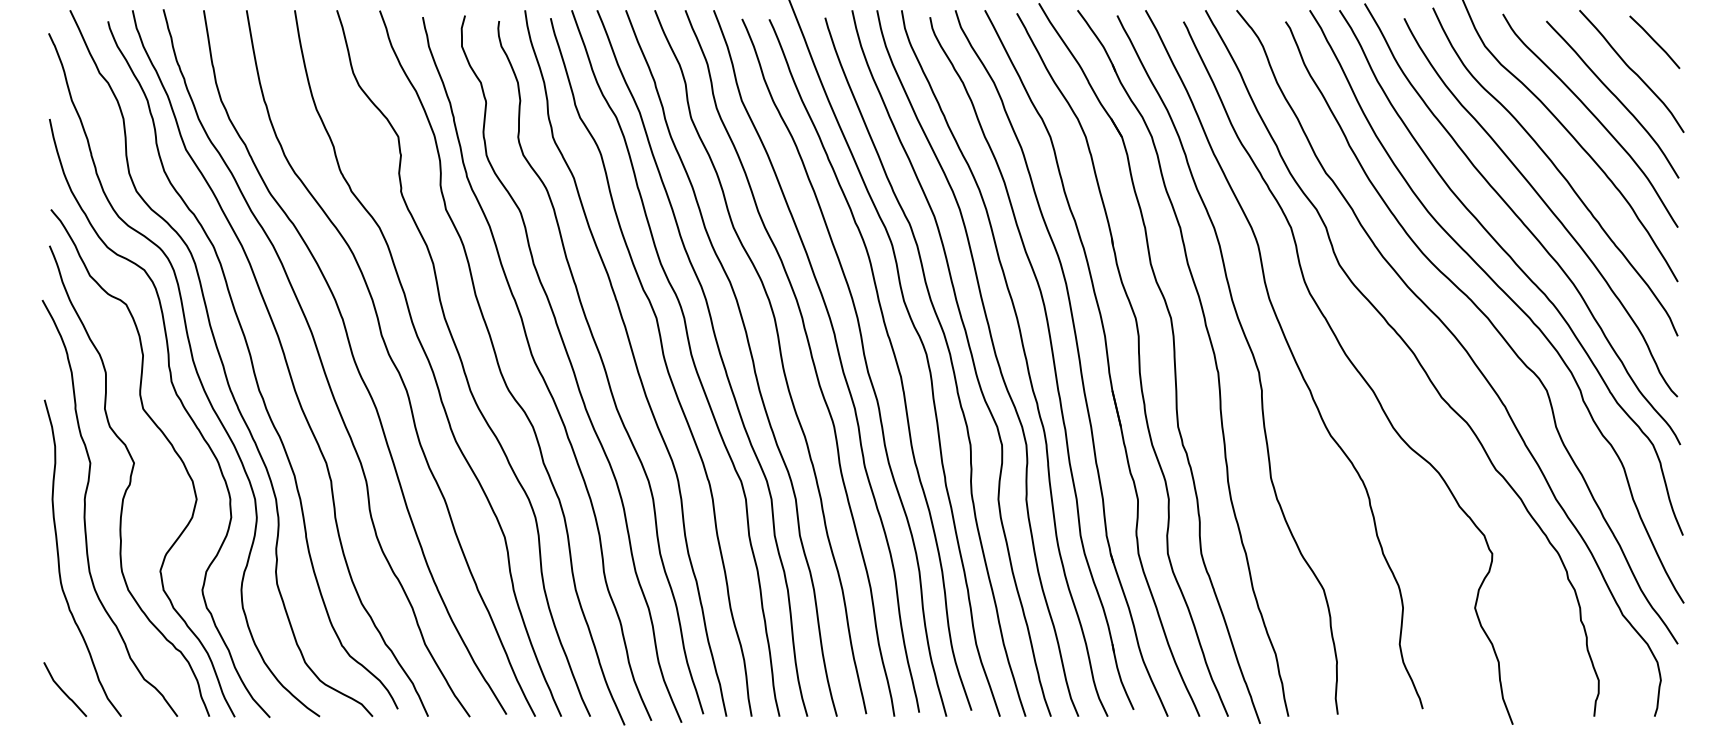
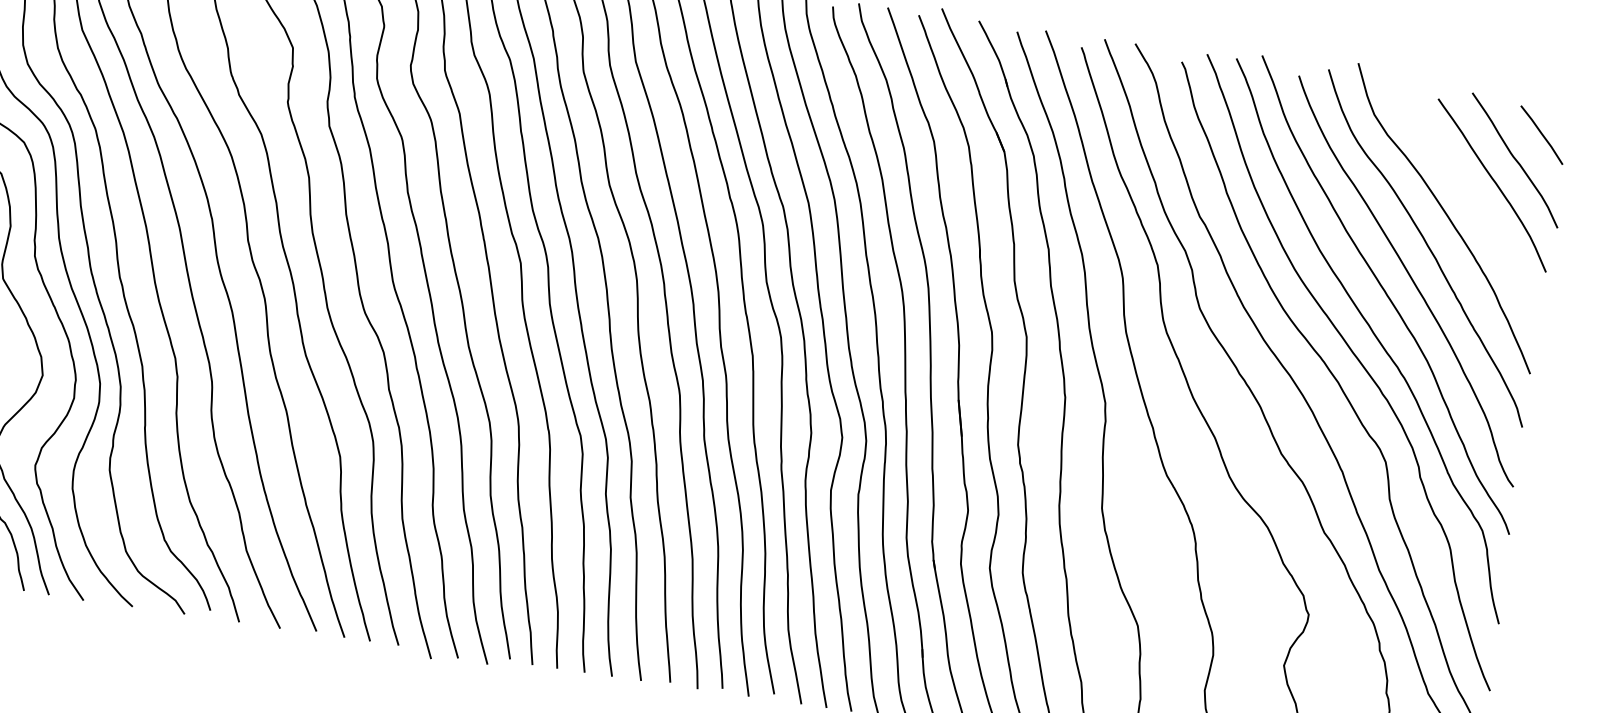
curve: (1593, 116) -> (1470, 199), removed

